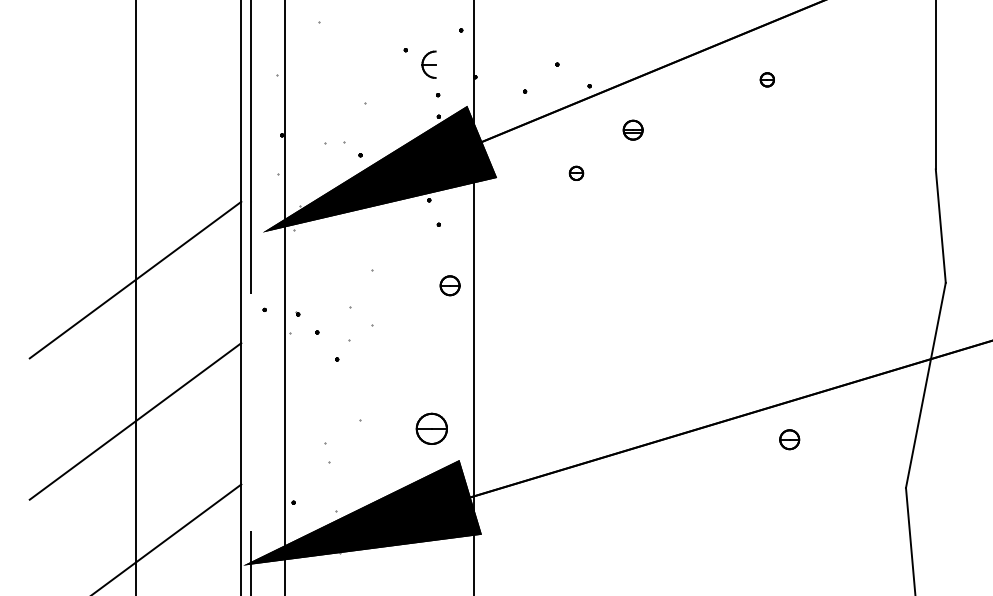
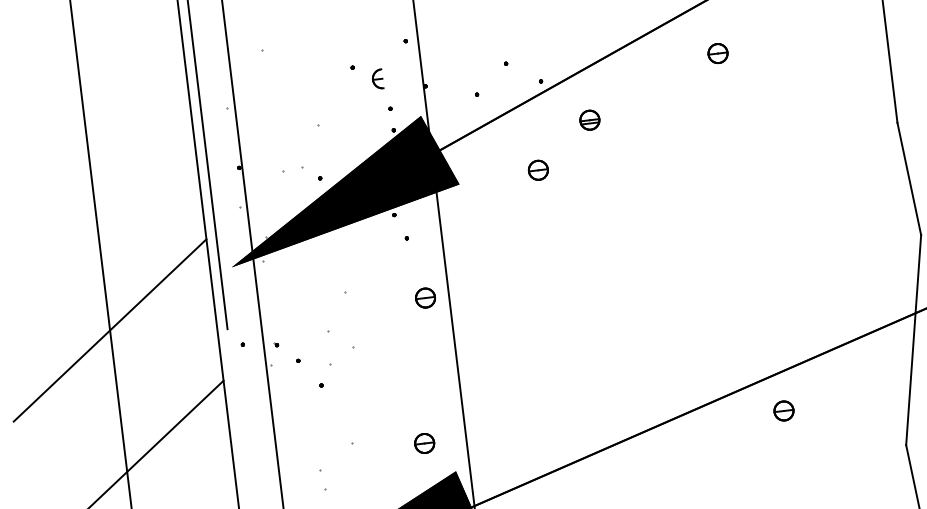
part: (428, 64) -> (377, 79), size x0.71
part: (767, 79) -> (718, 53), size x1.43
part: (576, 173) -> (538, 170), size x1.43
part: (431, 428) -> (424, 443), size x0.62

